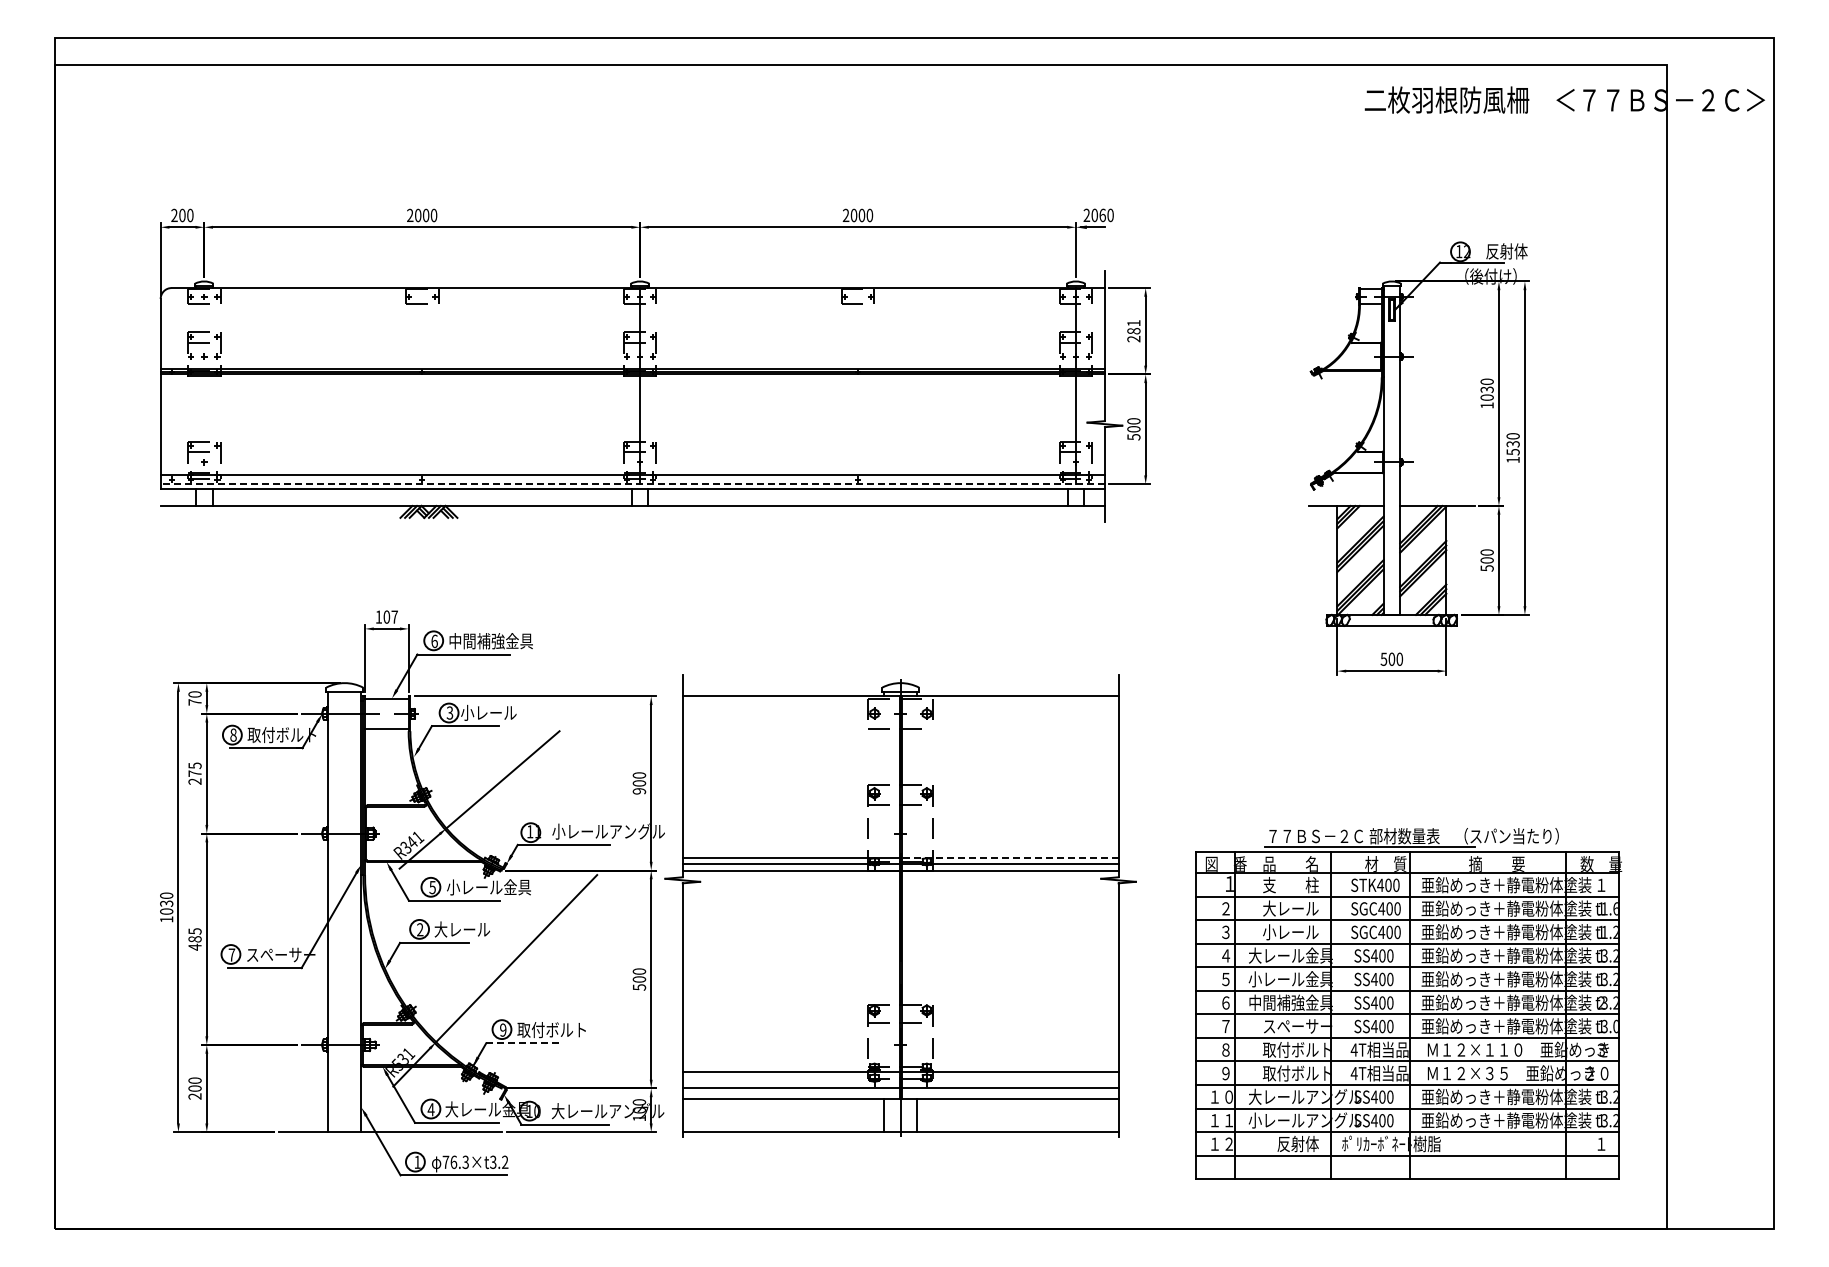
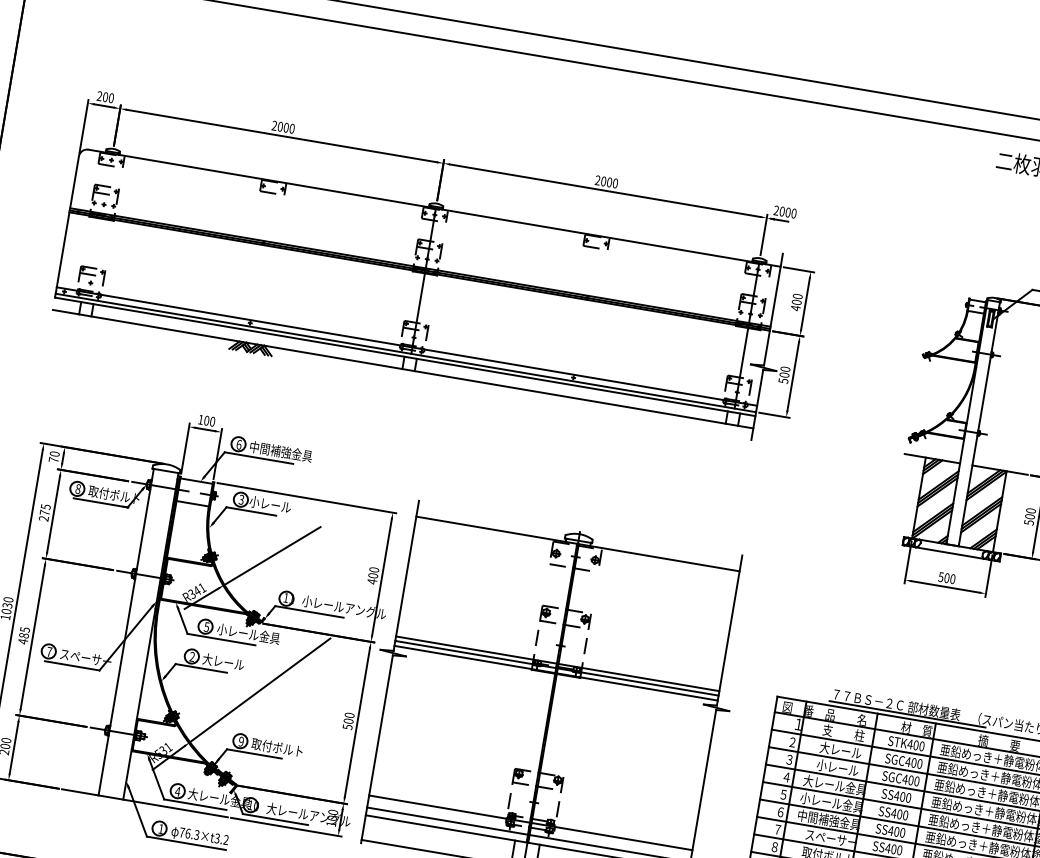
text: (1102, 214) -> (788, 211), 2060 -> 2000
text: (1133, 331) -> (796, 302), 281 -> 400
line: (632, 484) -> (405, 353), dashed -> solid
text: (394, 616) -> (212, 421), 107 -> 100
text: (639, 790) -> (372, 581), 900 -> 400
line: (1009, 857) -> (638, 677), dashed -> solid
line: (523, 1043) -> (254, 754), dashed -> solid

